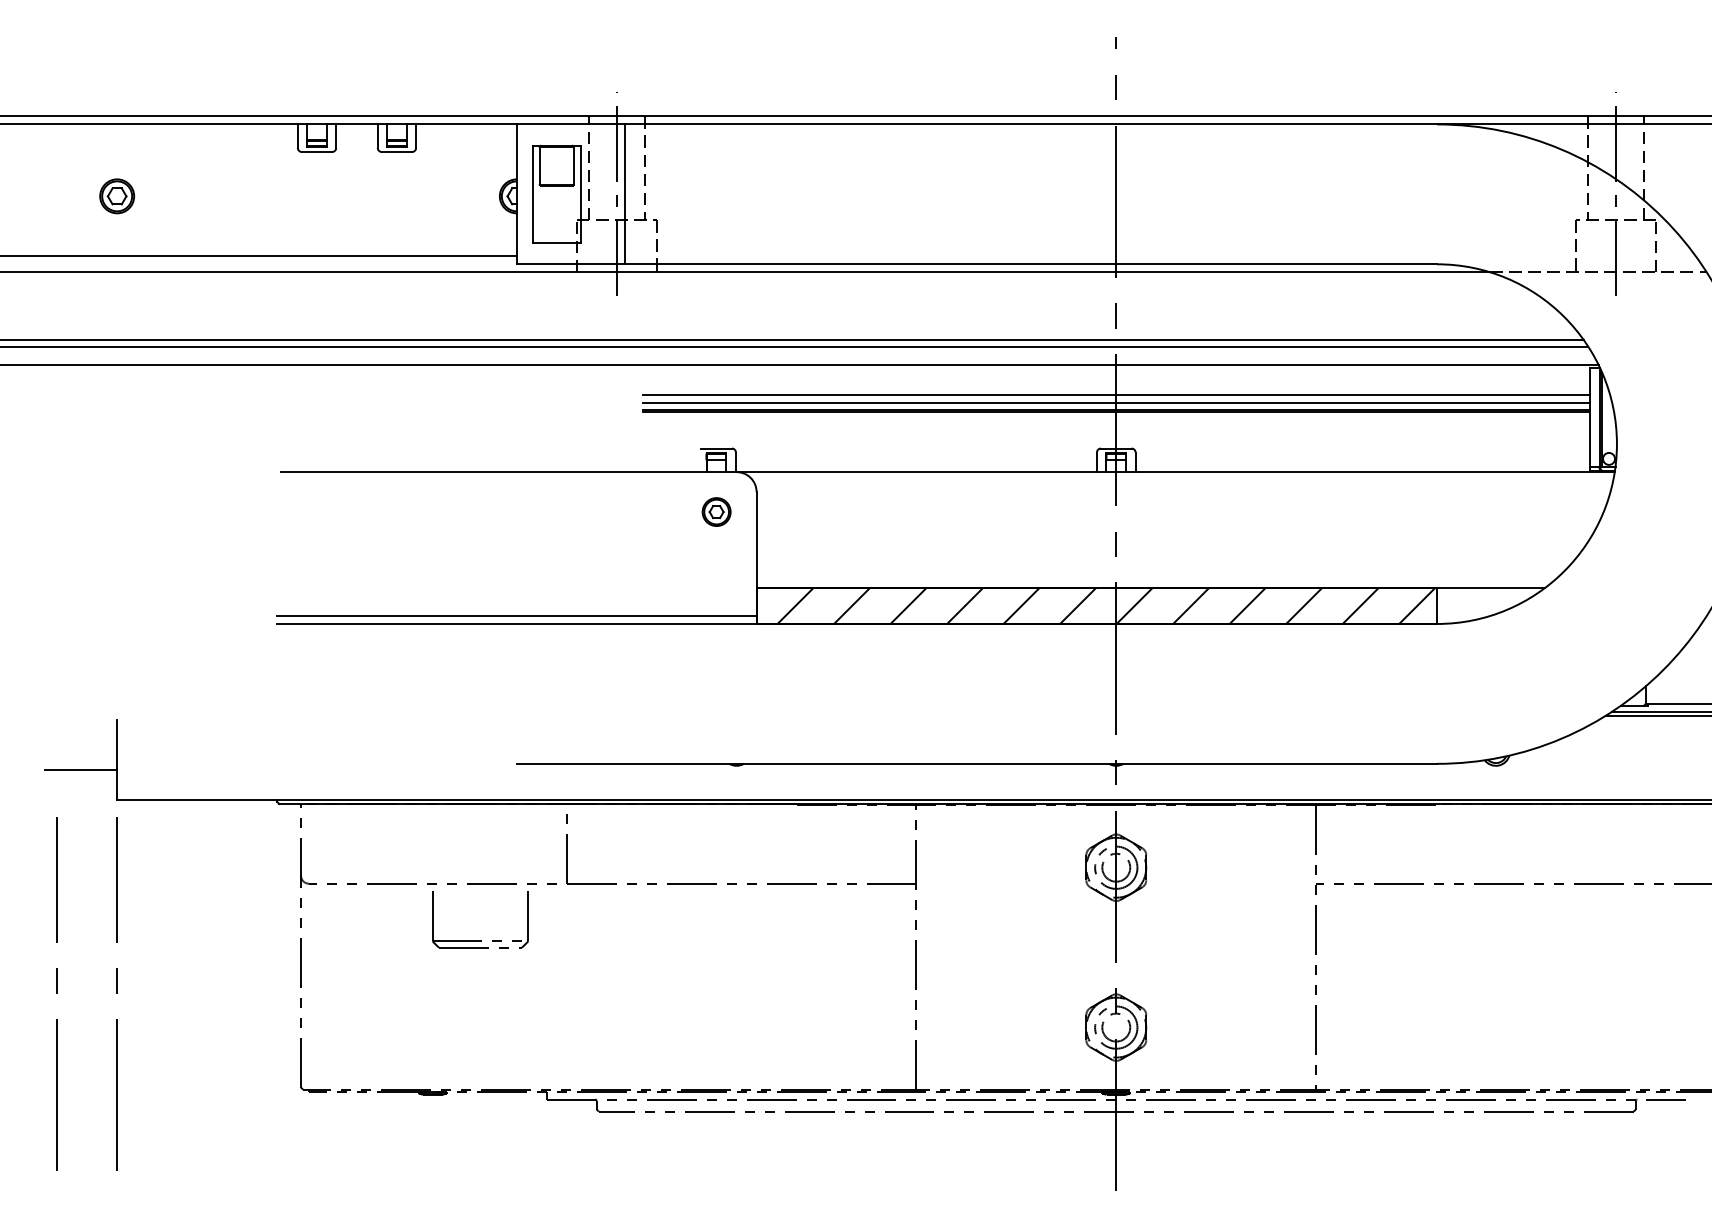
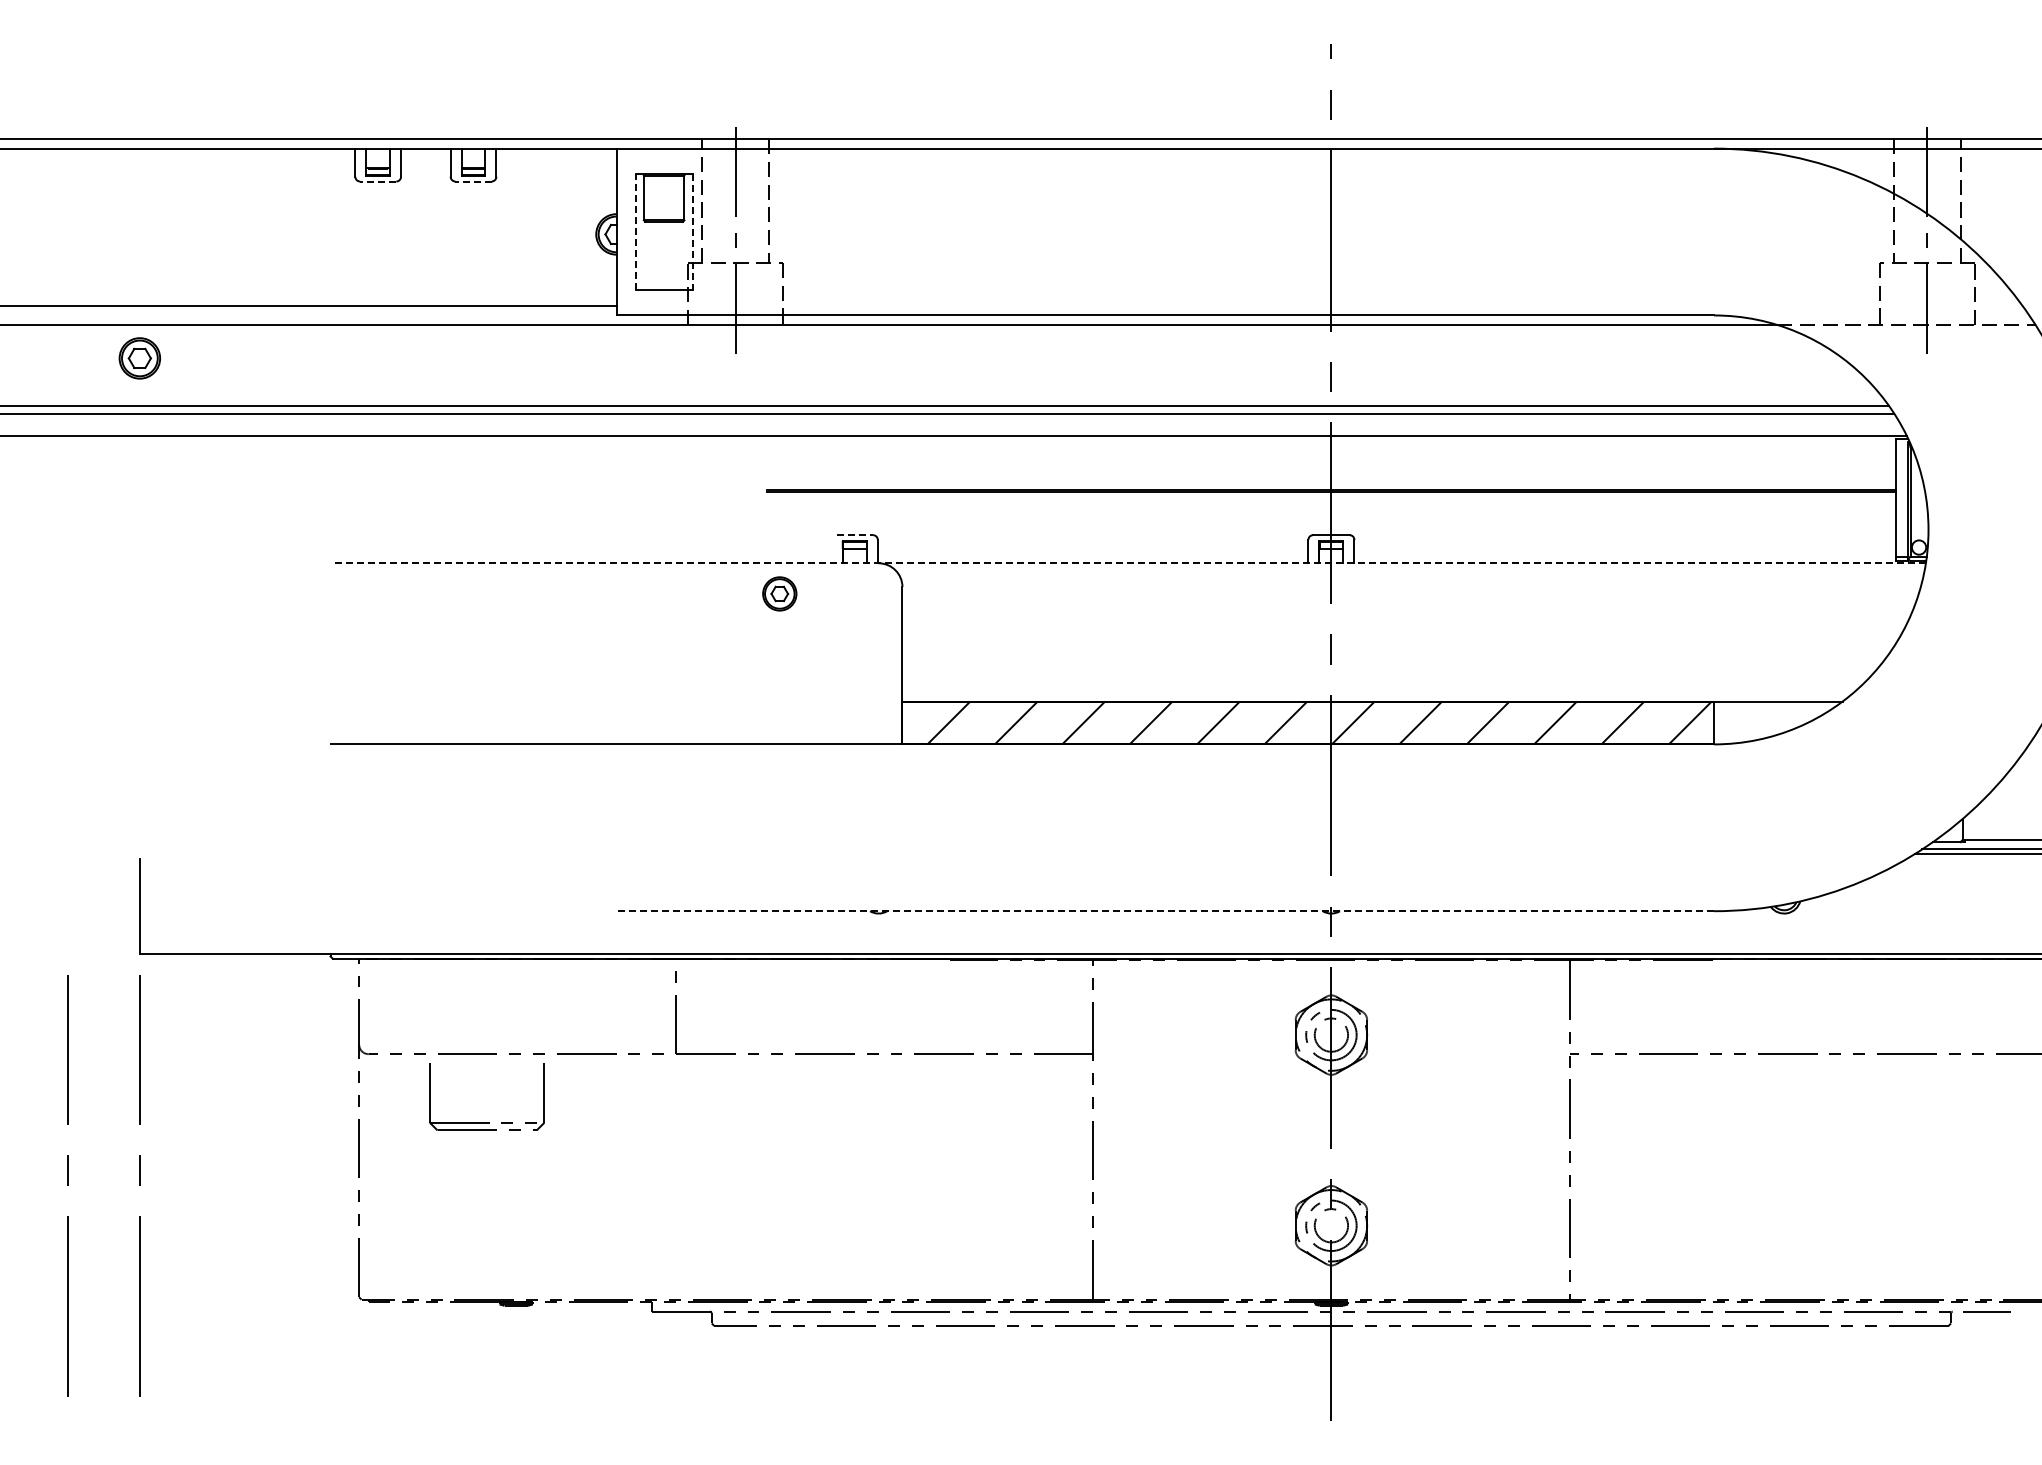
line: (316, 151) -> (377, 181), solid -> dashed
line: (396, 151) -> (473, 181), solid -> dashed
line: (624, 193) -> (745, 231), removed
line: (532, 194) -> (635, 232), solid -> dashed
line: (580, 194) -> (692, 232), solid -> dashed
part: (116, 196) -> (139, 358), moved
line: (1116, 394) -> (1331, 470), removed
line: (1116, 403) -> (1331, 481), removed
line: (717, 448) -> (855, 535), solid -> dashed
line: (948, 472) -> (1131, 563), solid -> dashed
part: (716, 511) -> (779, 593), moved
line: (516, 615) -> (616, 734), removed
line: (977, 764) -> (1165, 911), solid -> dashed
line: (80, 769) -> (96, 918), removed
part: (479, 941) -> (486, 1122), moved

